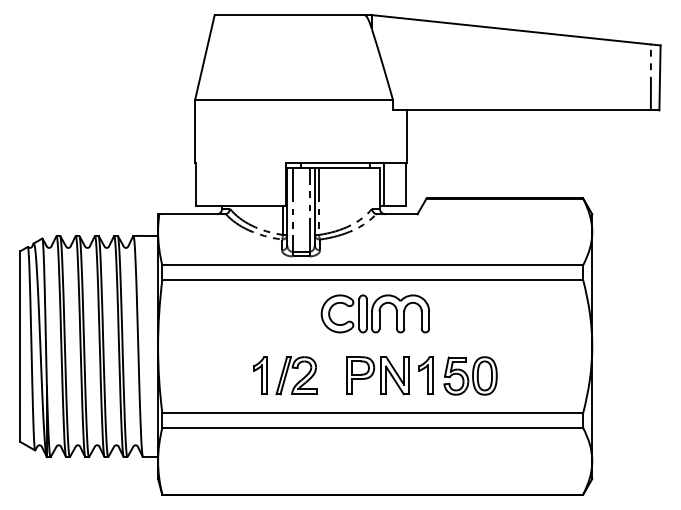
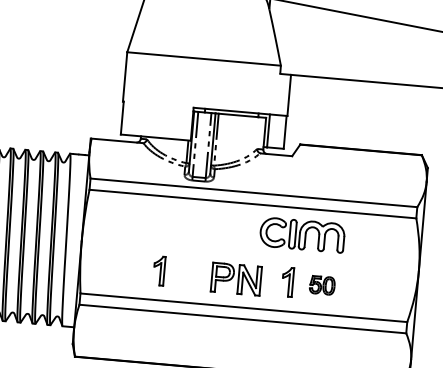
part: (374, 313) -> (301, 234), moved
part: (296, 375) -> (187, 273), removed
part: (377, 375) -> (236, 279), moved
part: (470, 375) -> (322, 285), size x0.6

